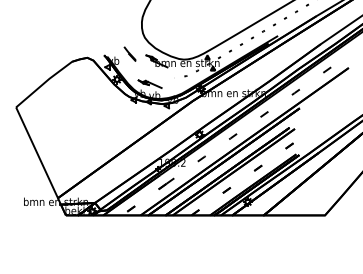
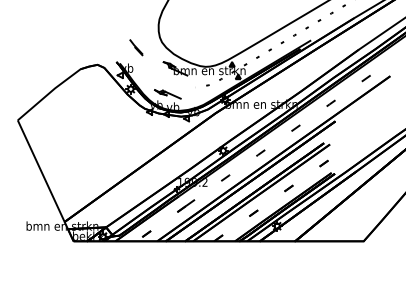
line: (130, 53) -> (136, 47), moved

